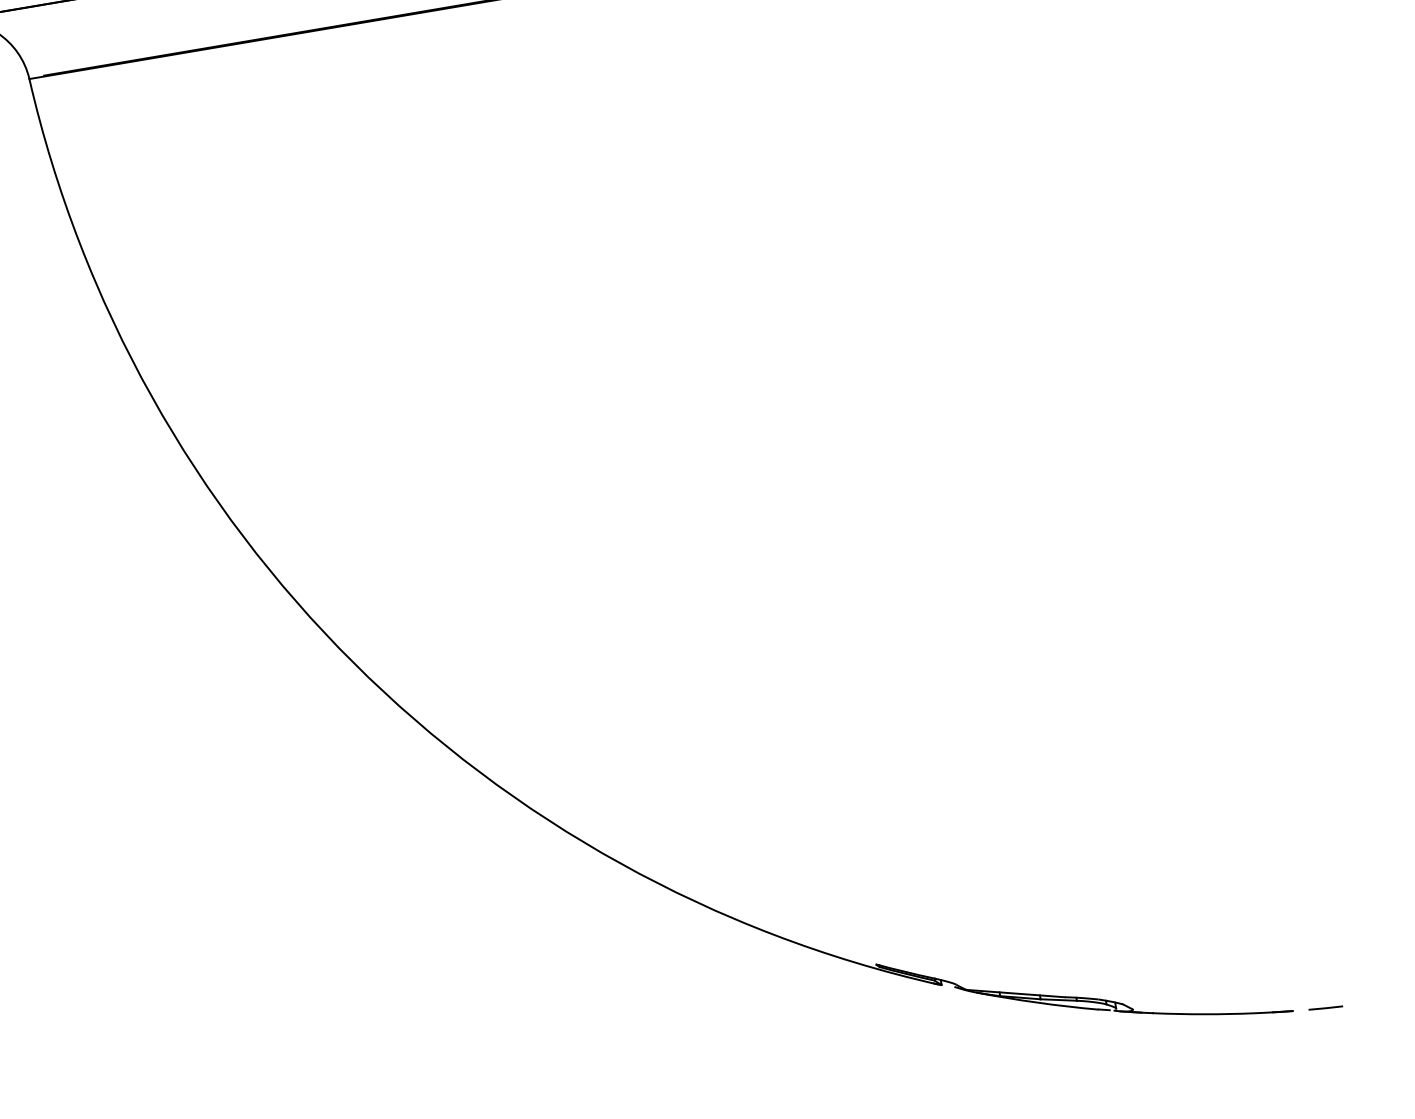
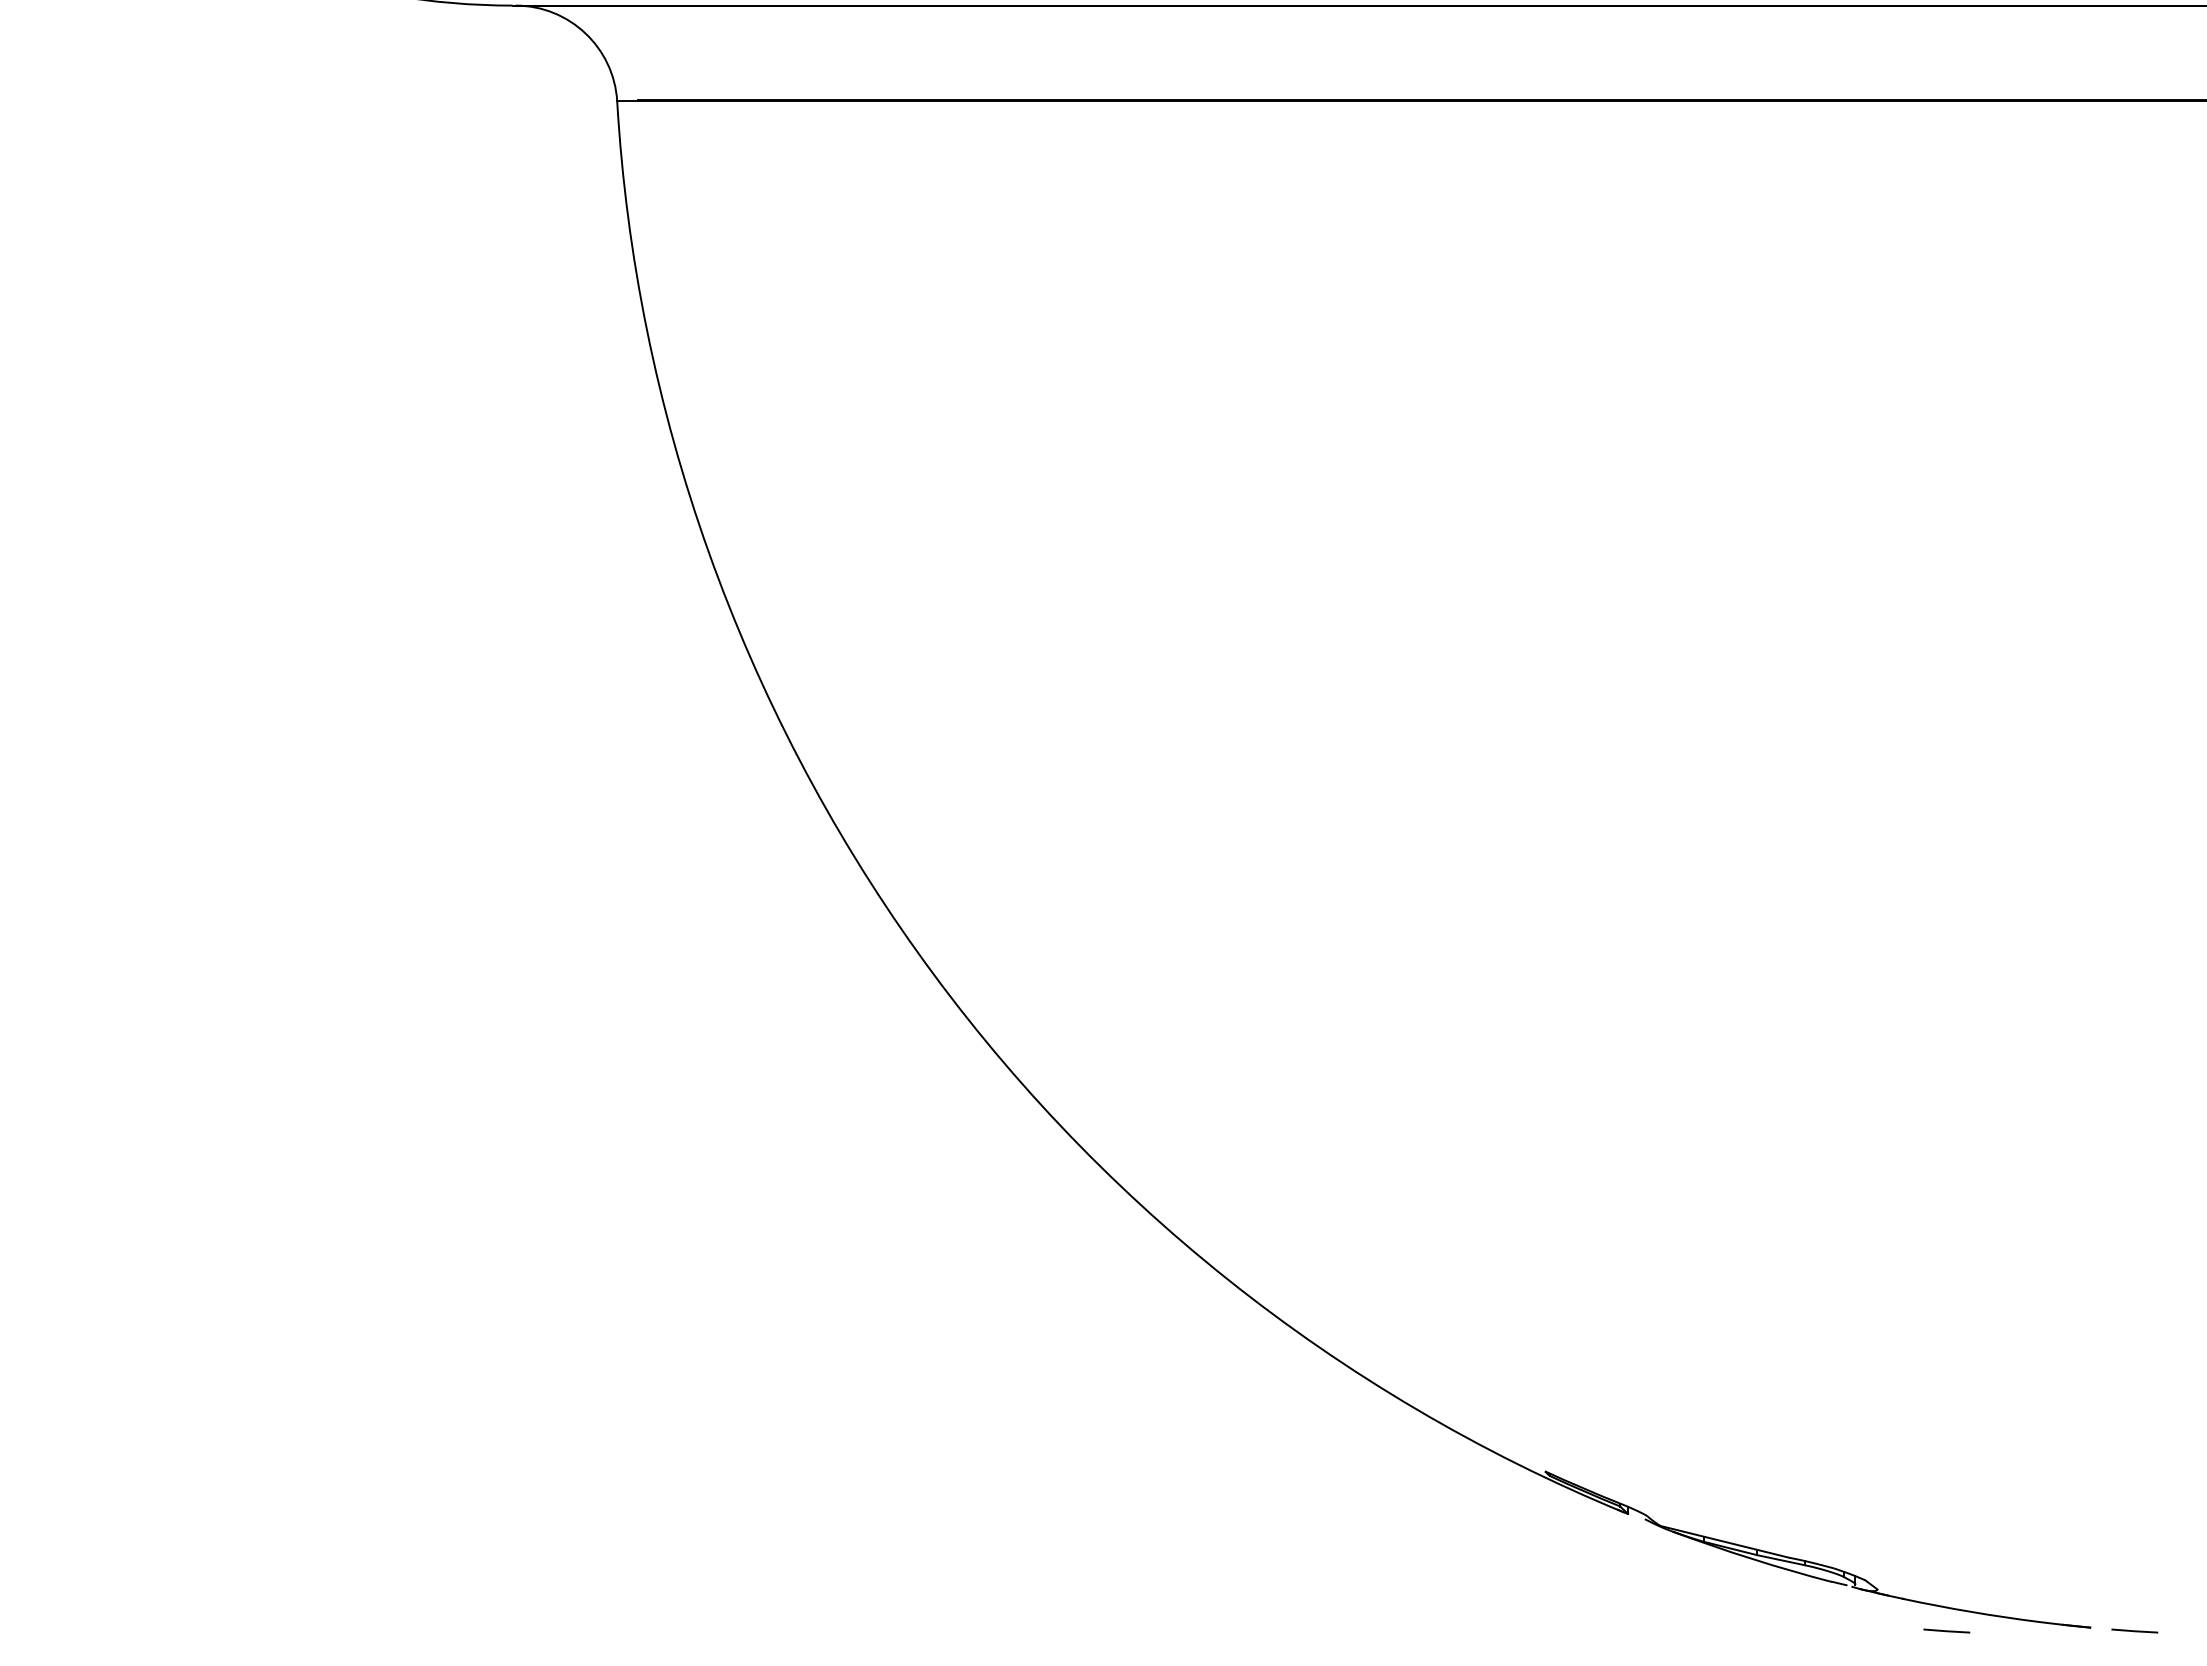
line: (1188, 1030) -> (1946, 1630), added

